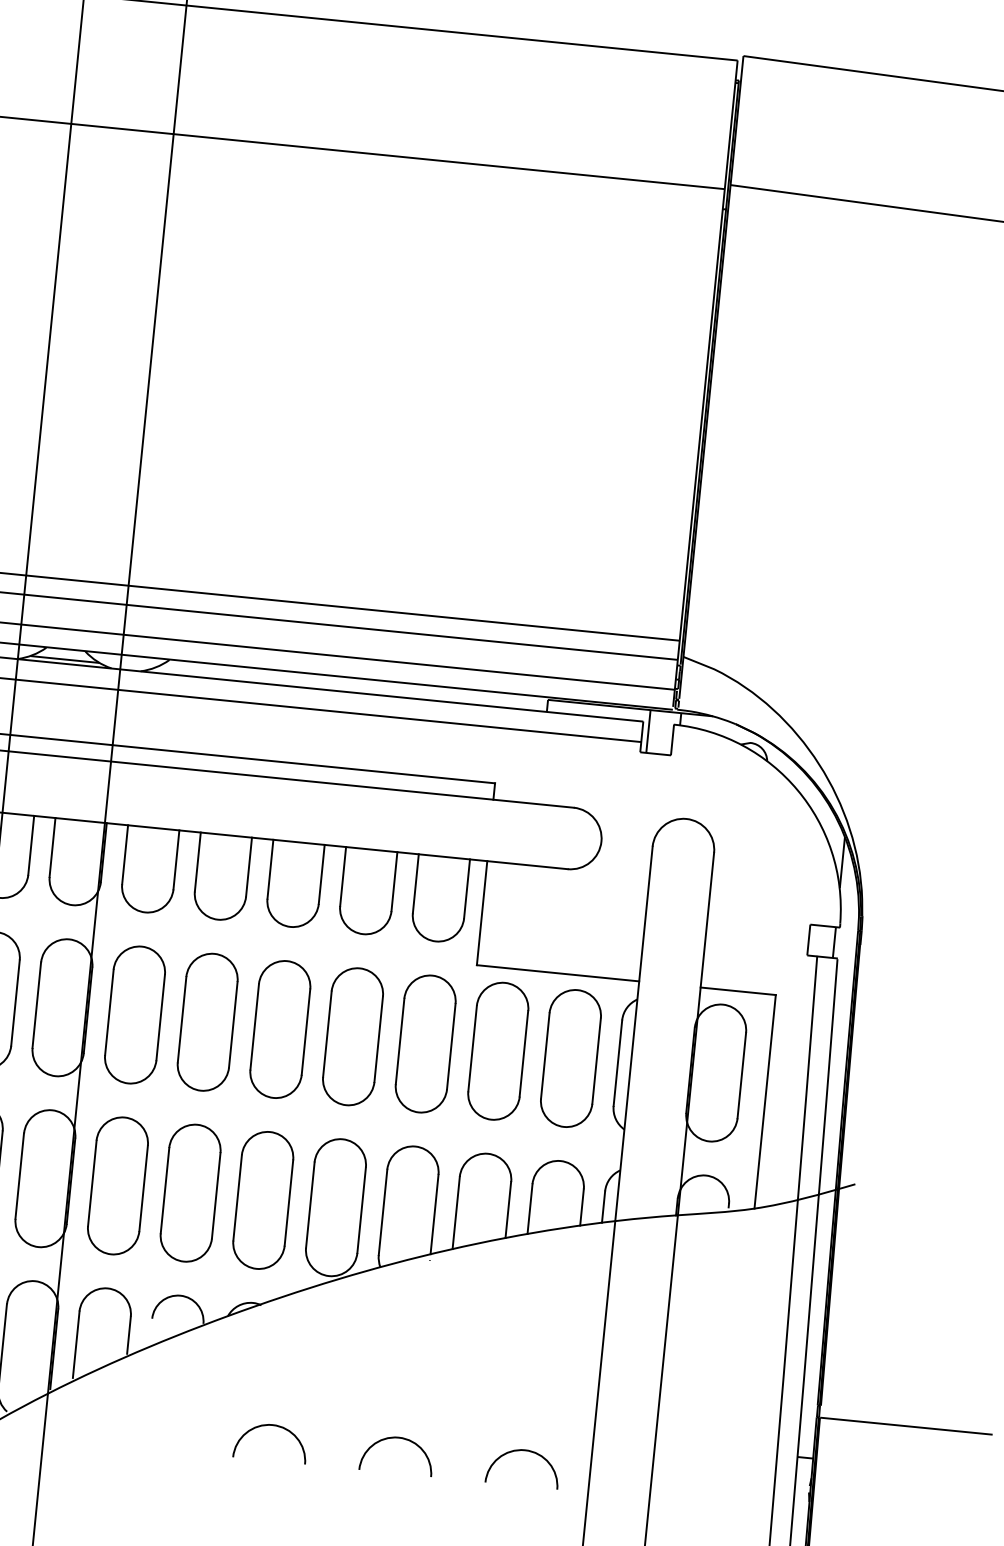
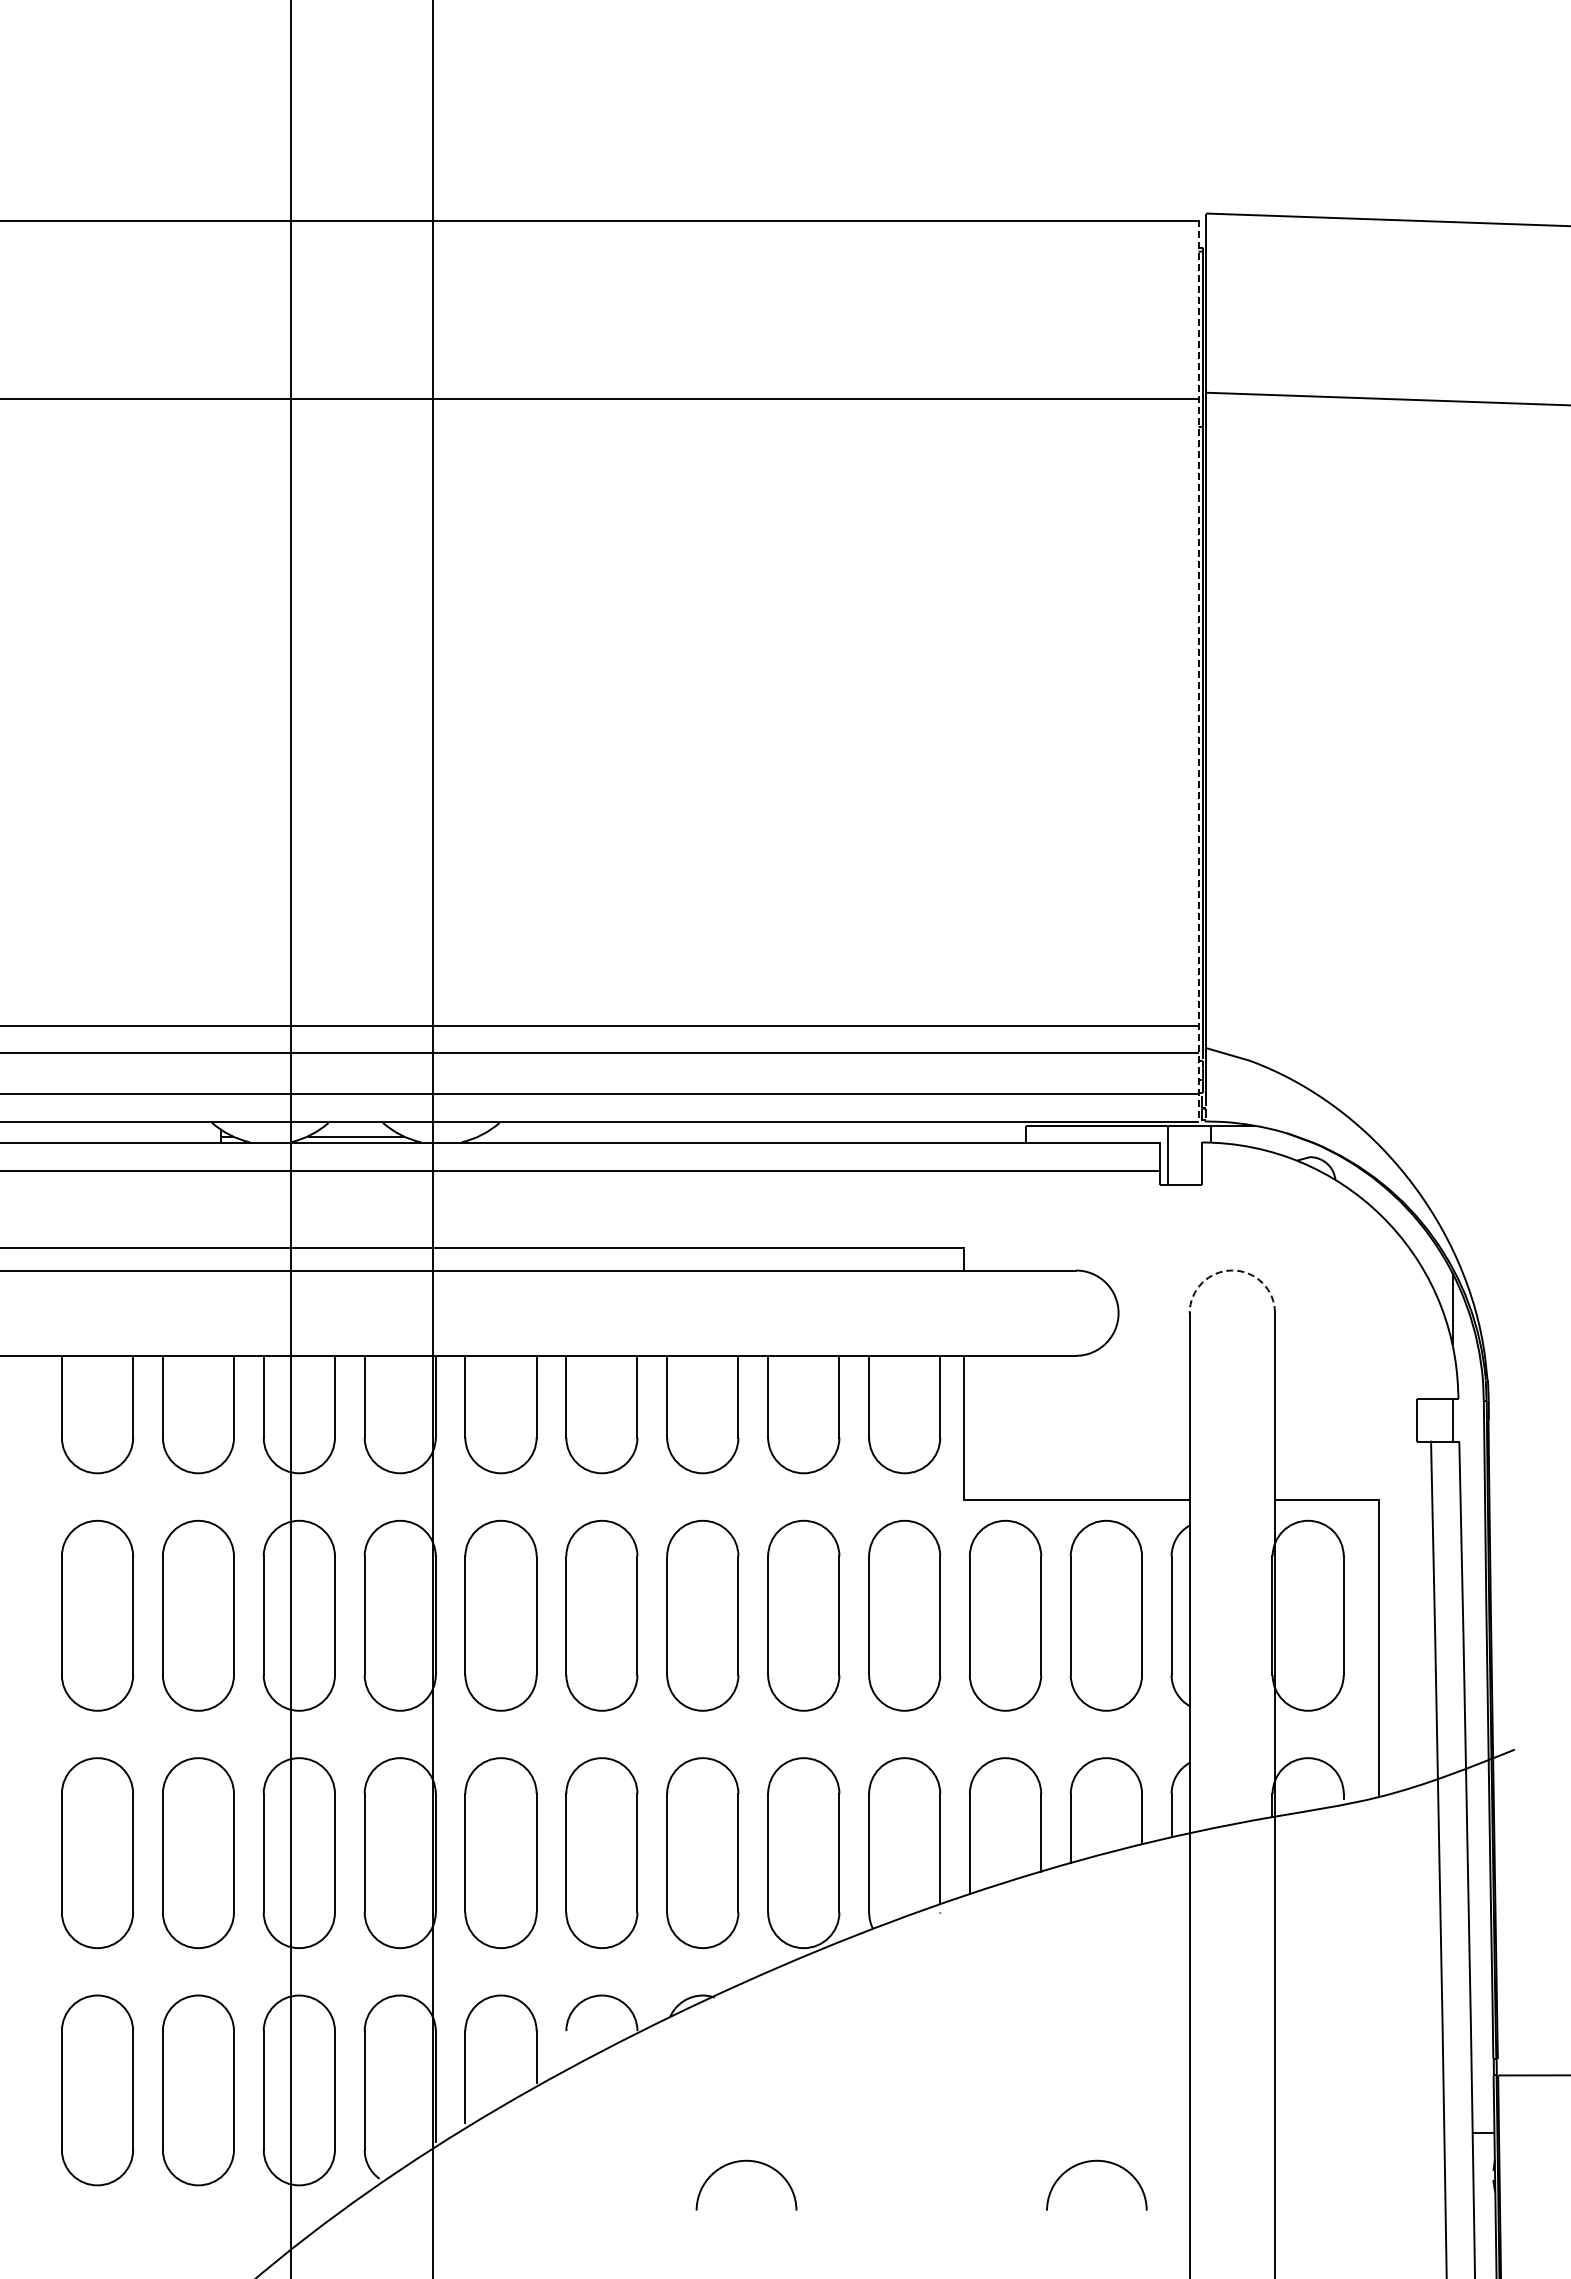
line: (705, 383) -> (1198, 669), solid -> dashed
arc: (686, 818) -> (1232, 1270), solid -> dashed
curve: (394, 1438) -> (915, 2162), removed

